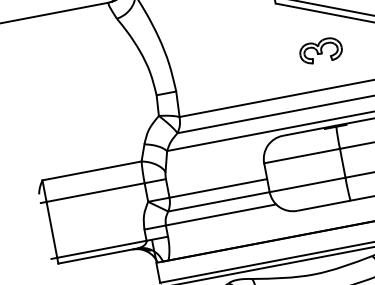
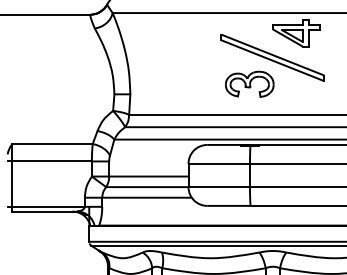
part: (320, 50) -> (249, 83), size x1.43

